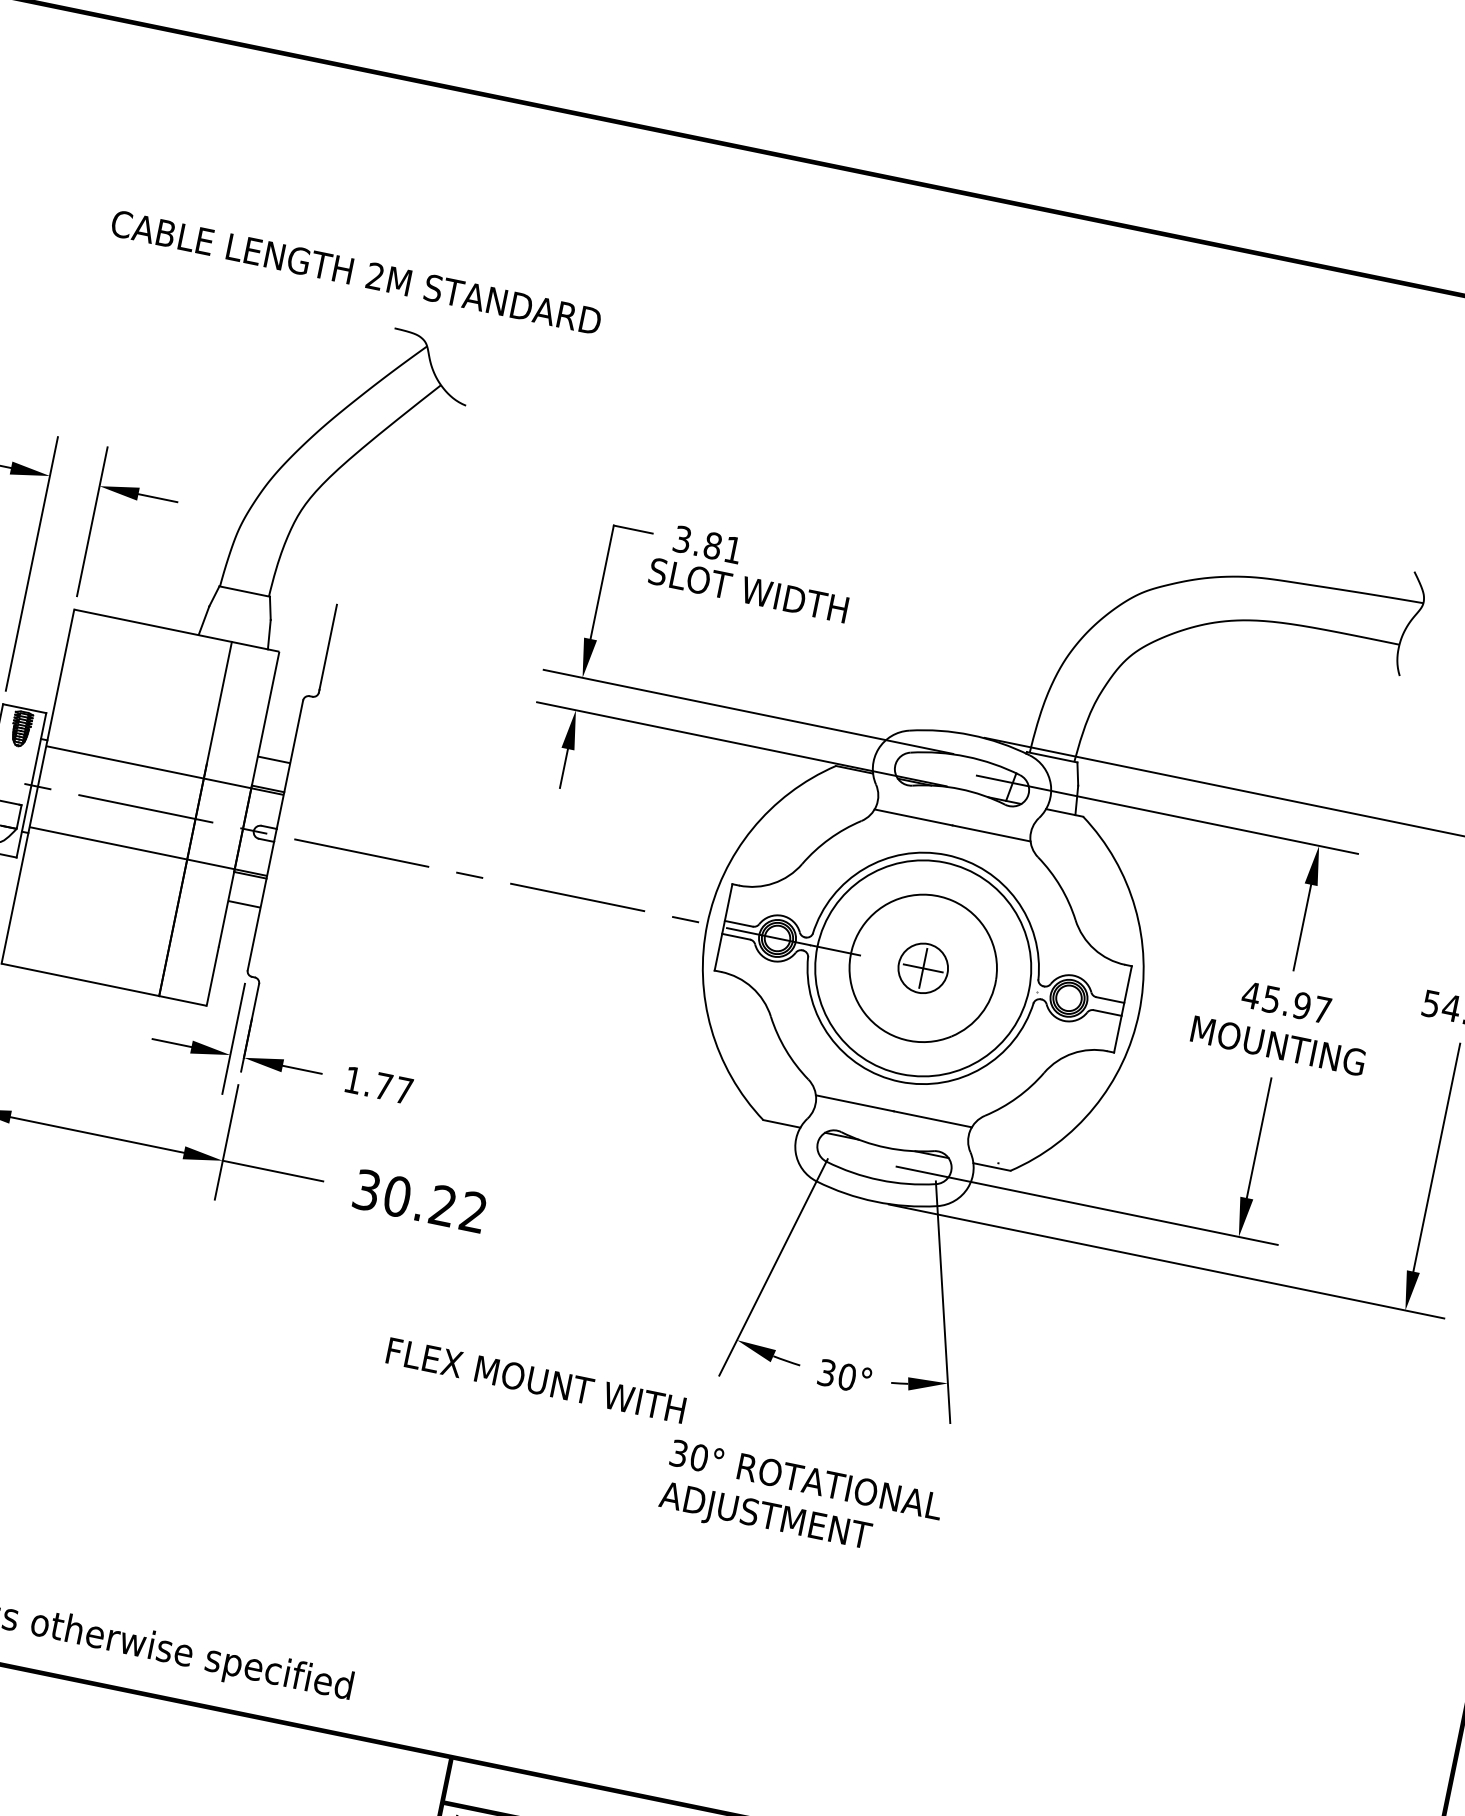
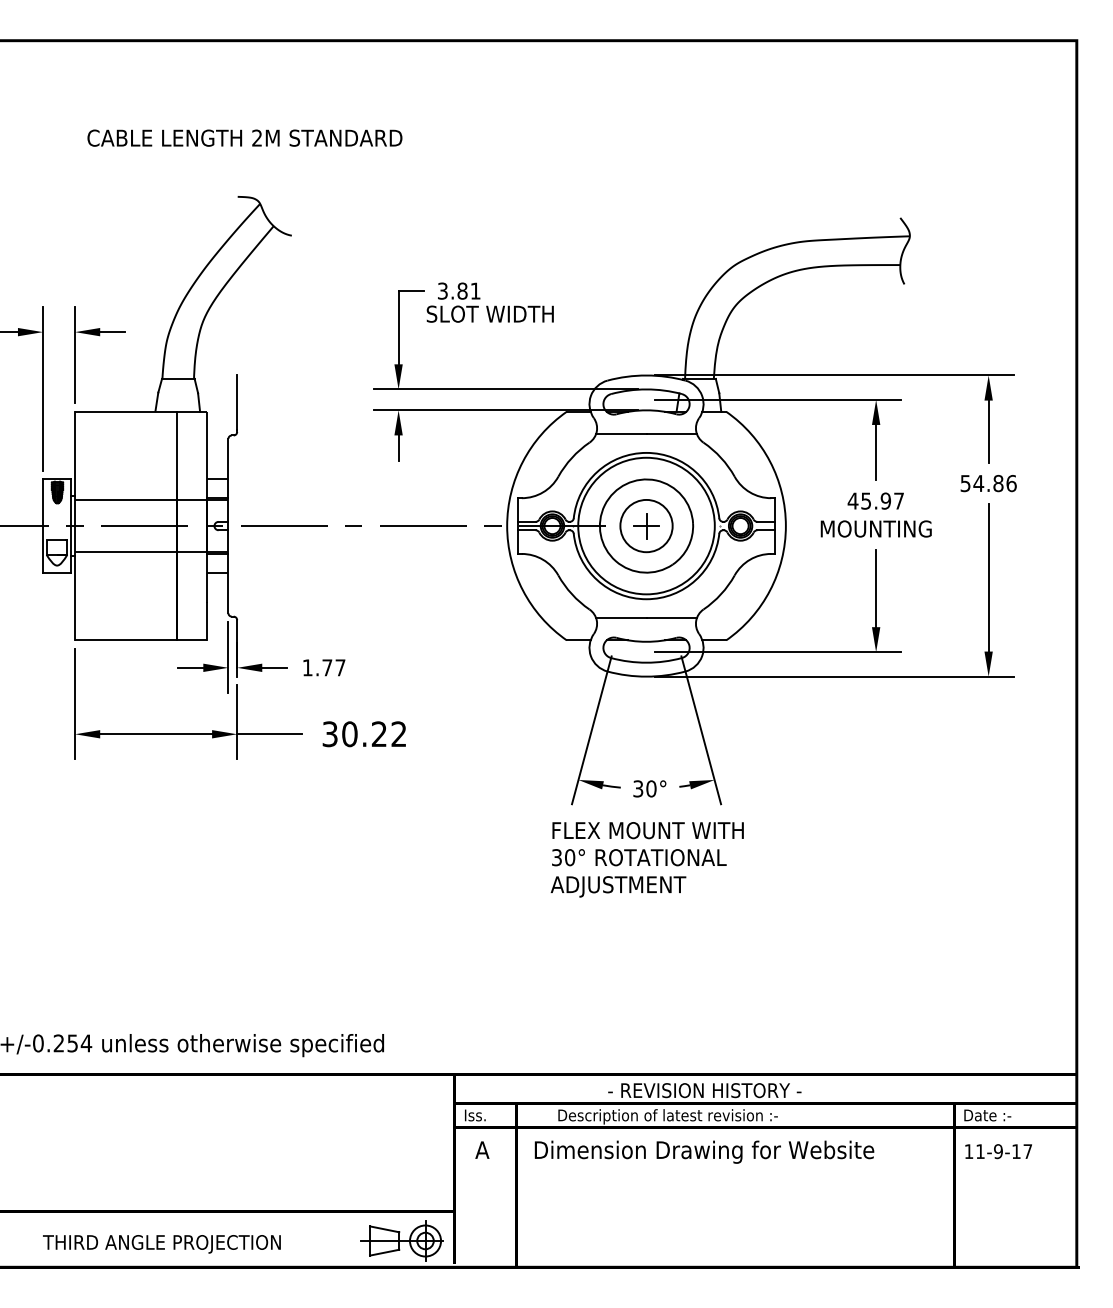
text: (355, 271) -> (244, 137), moved
circle: (923, 967) -> (646, 525), size x1.67
text: (535, 1380) -> (647, 830), moved

